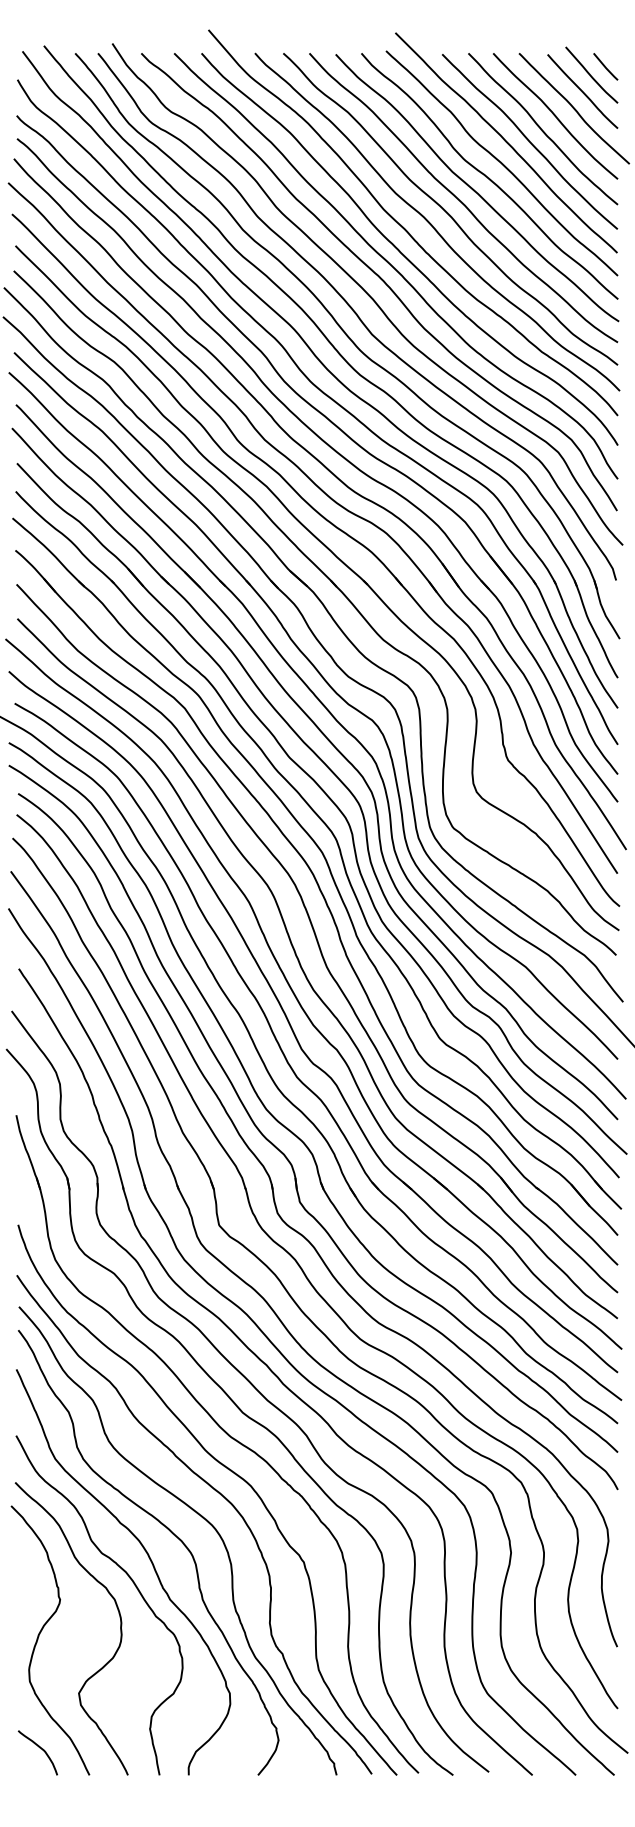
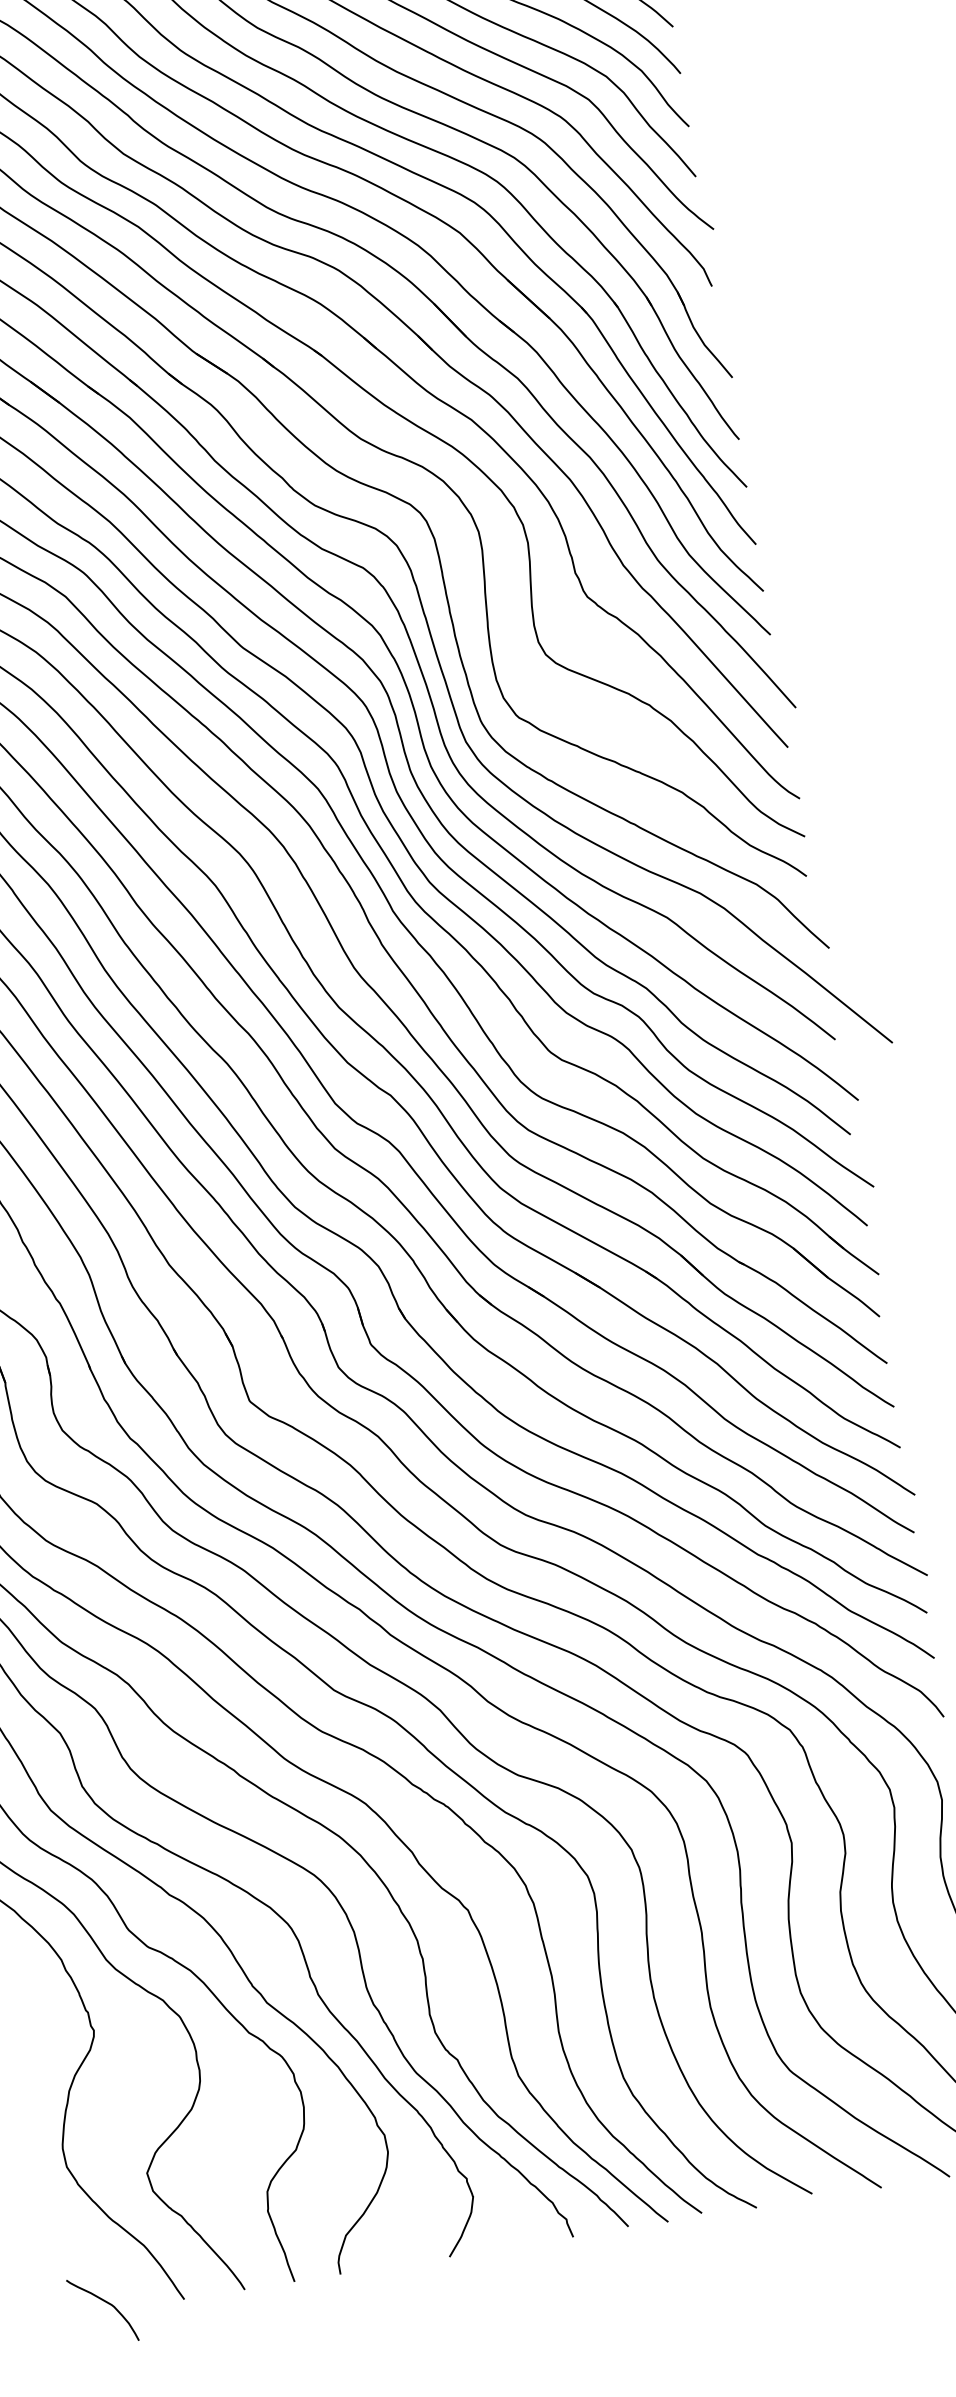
curve: (39, 1748) -> (104, 2302), moved

